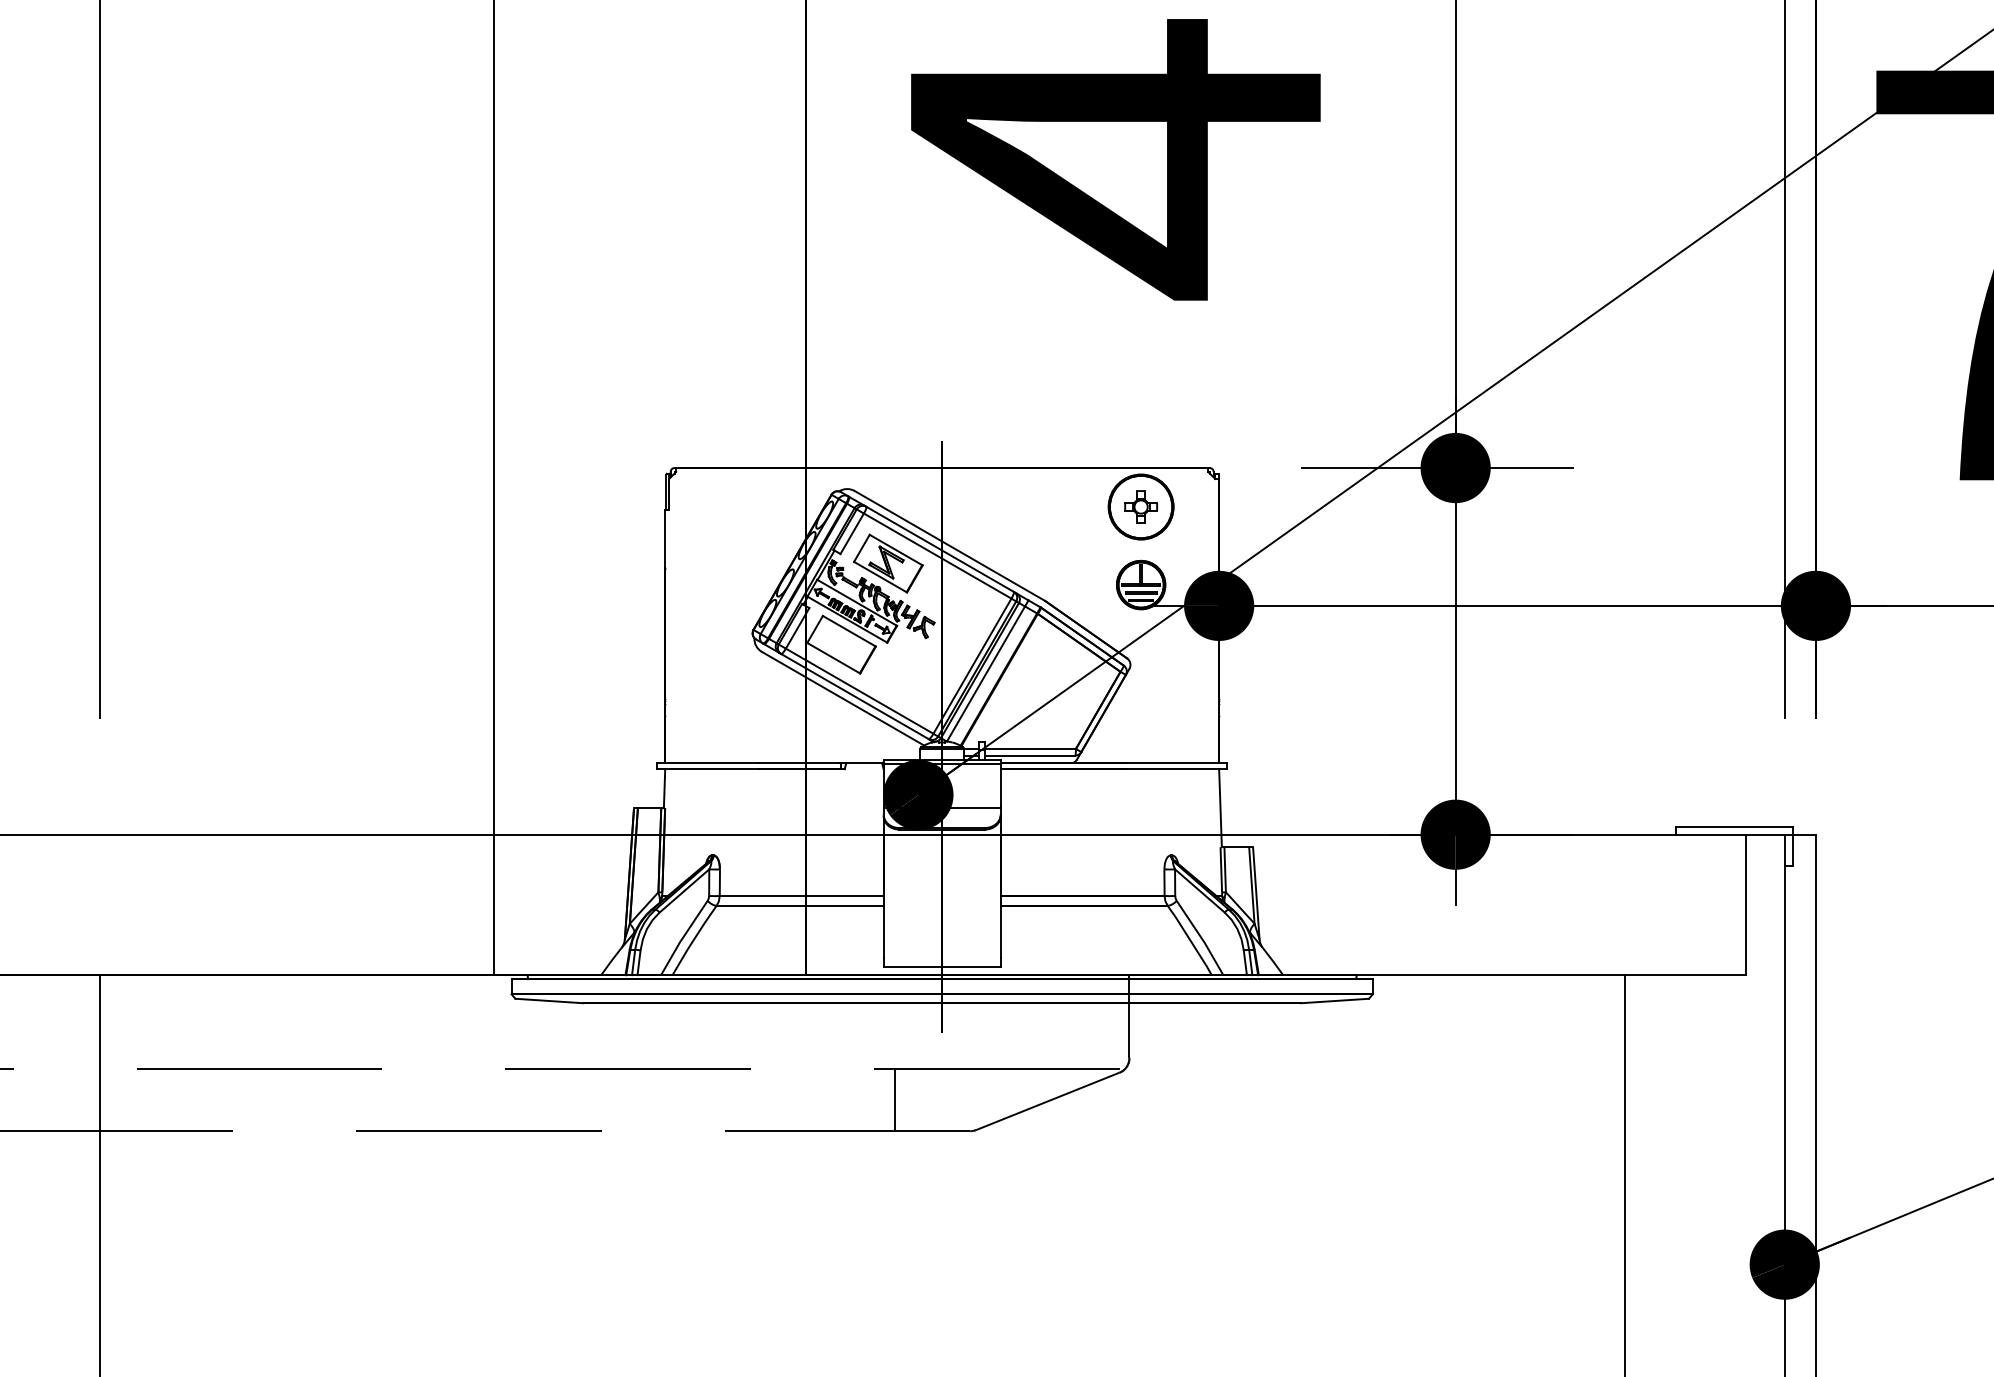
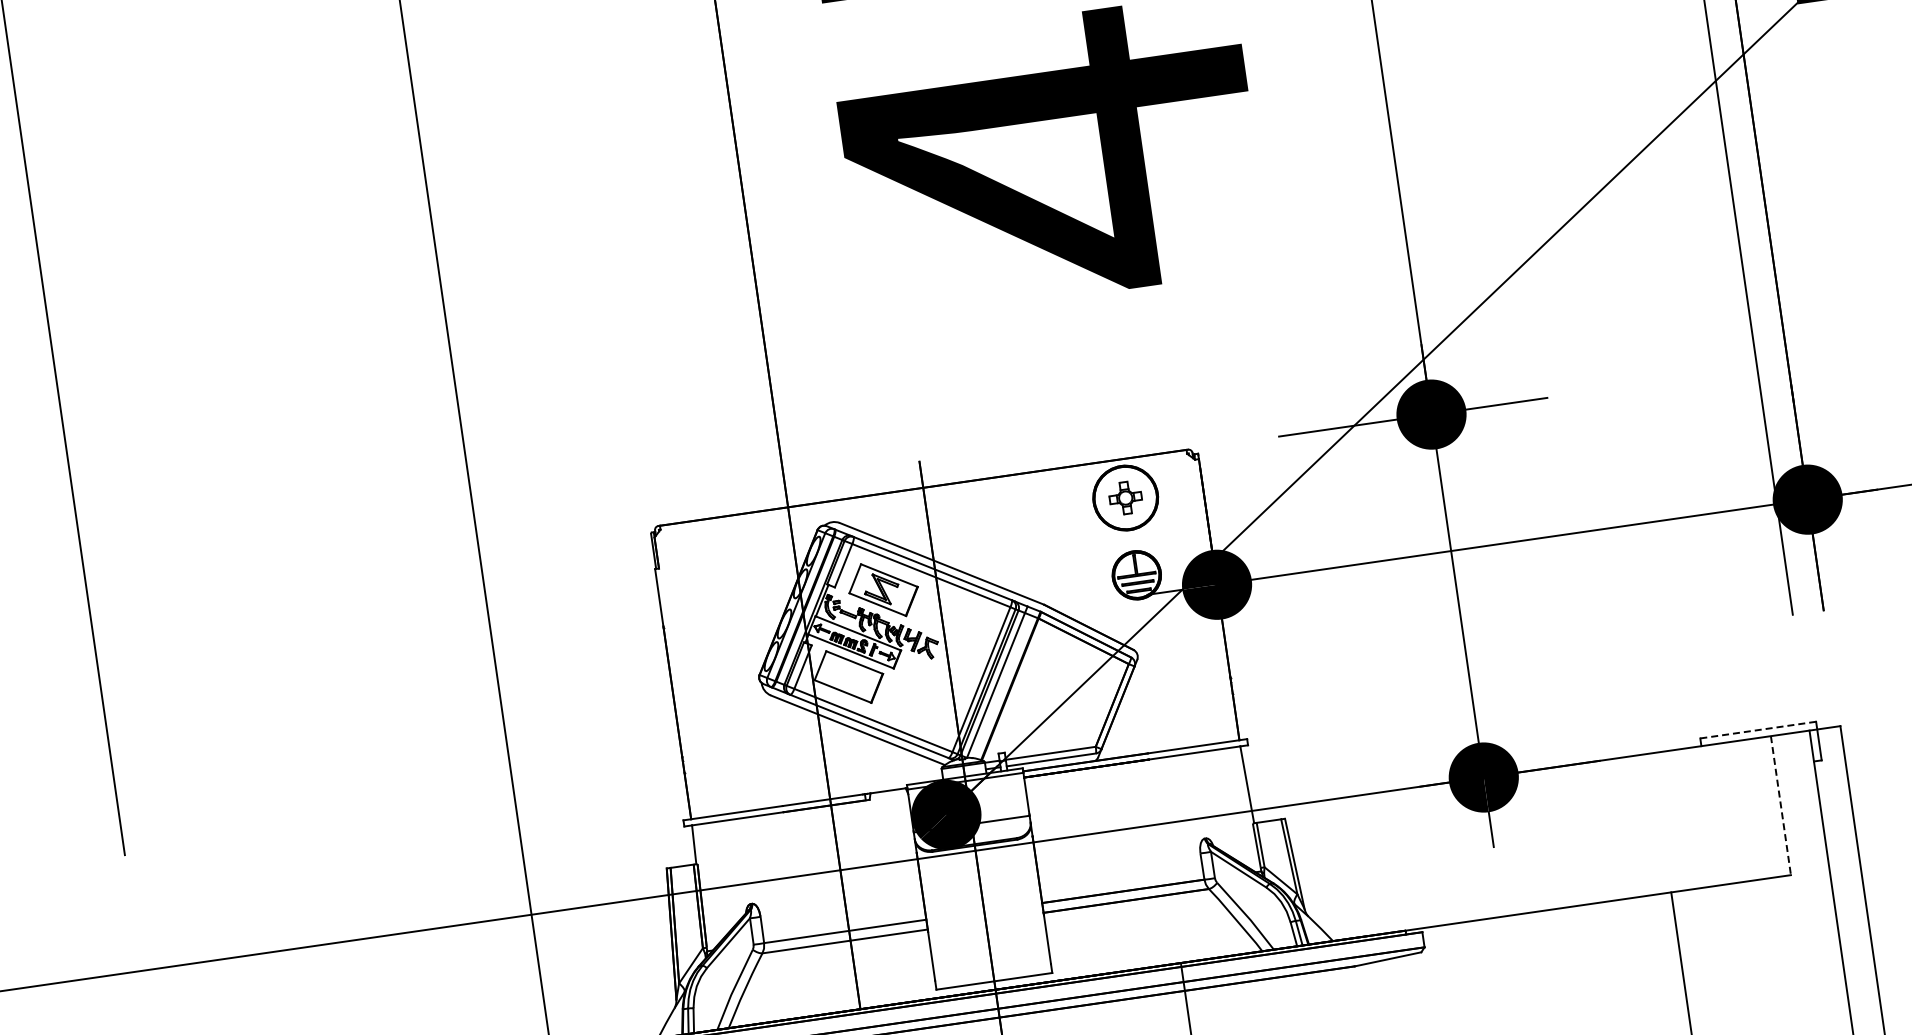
line: (1734, 826) -> (1758, 729), solid -> dashed
line: (1745, 905) -> (1780, 806), solid -> dashed

